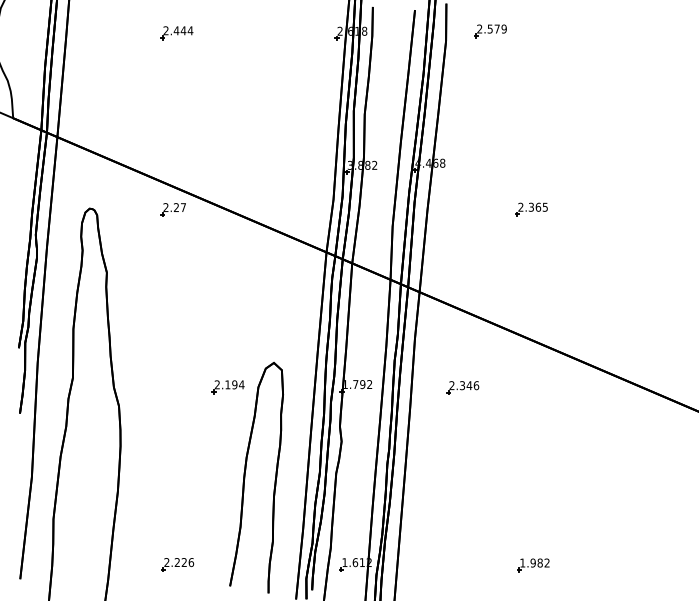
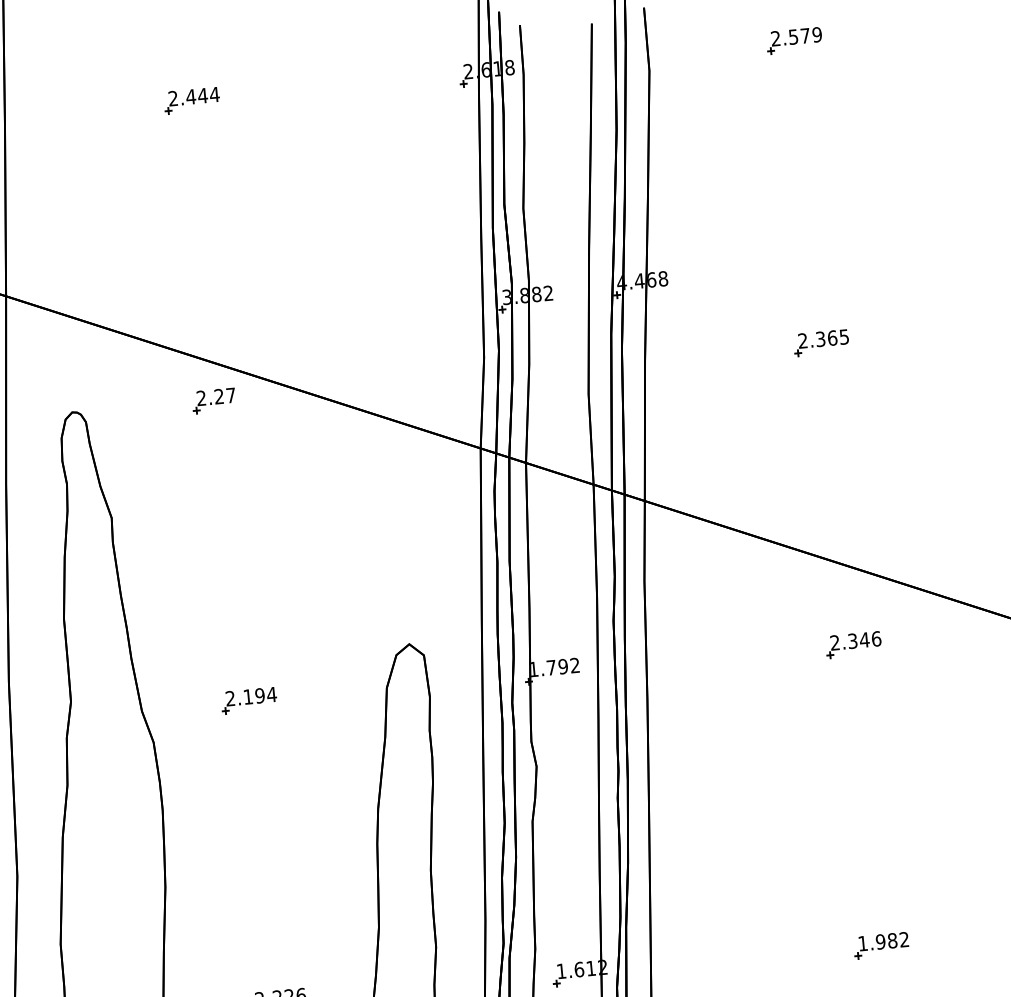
part: (490, 31) -> (794, 41), moved
part: (227, 387) -> (248, 701), moved
part: (462, 387) -> (853, 644), moved

